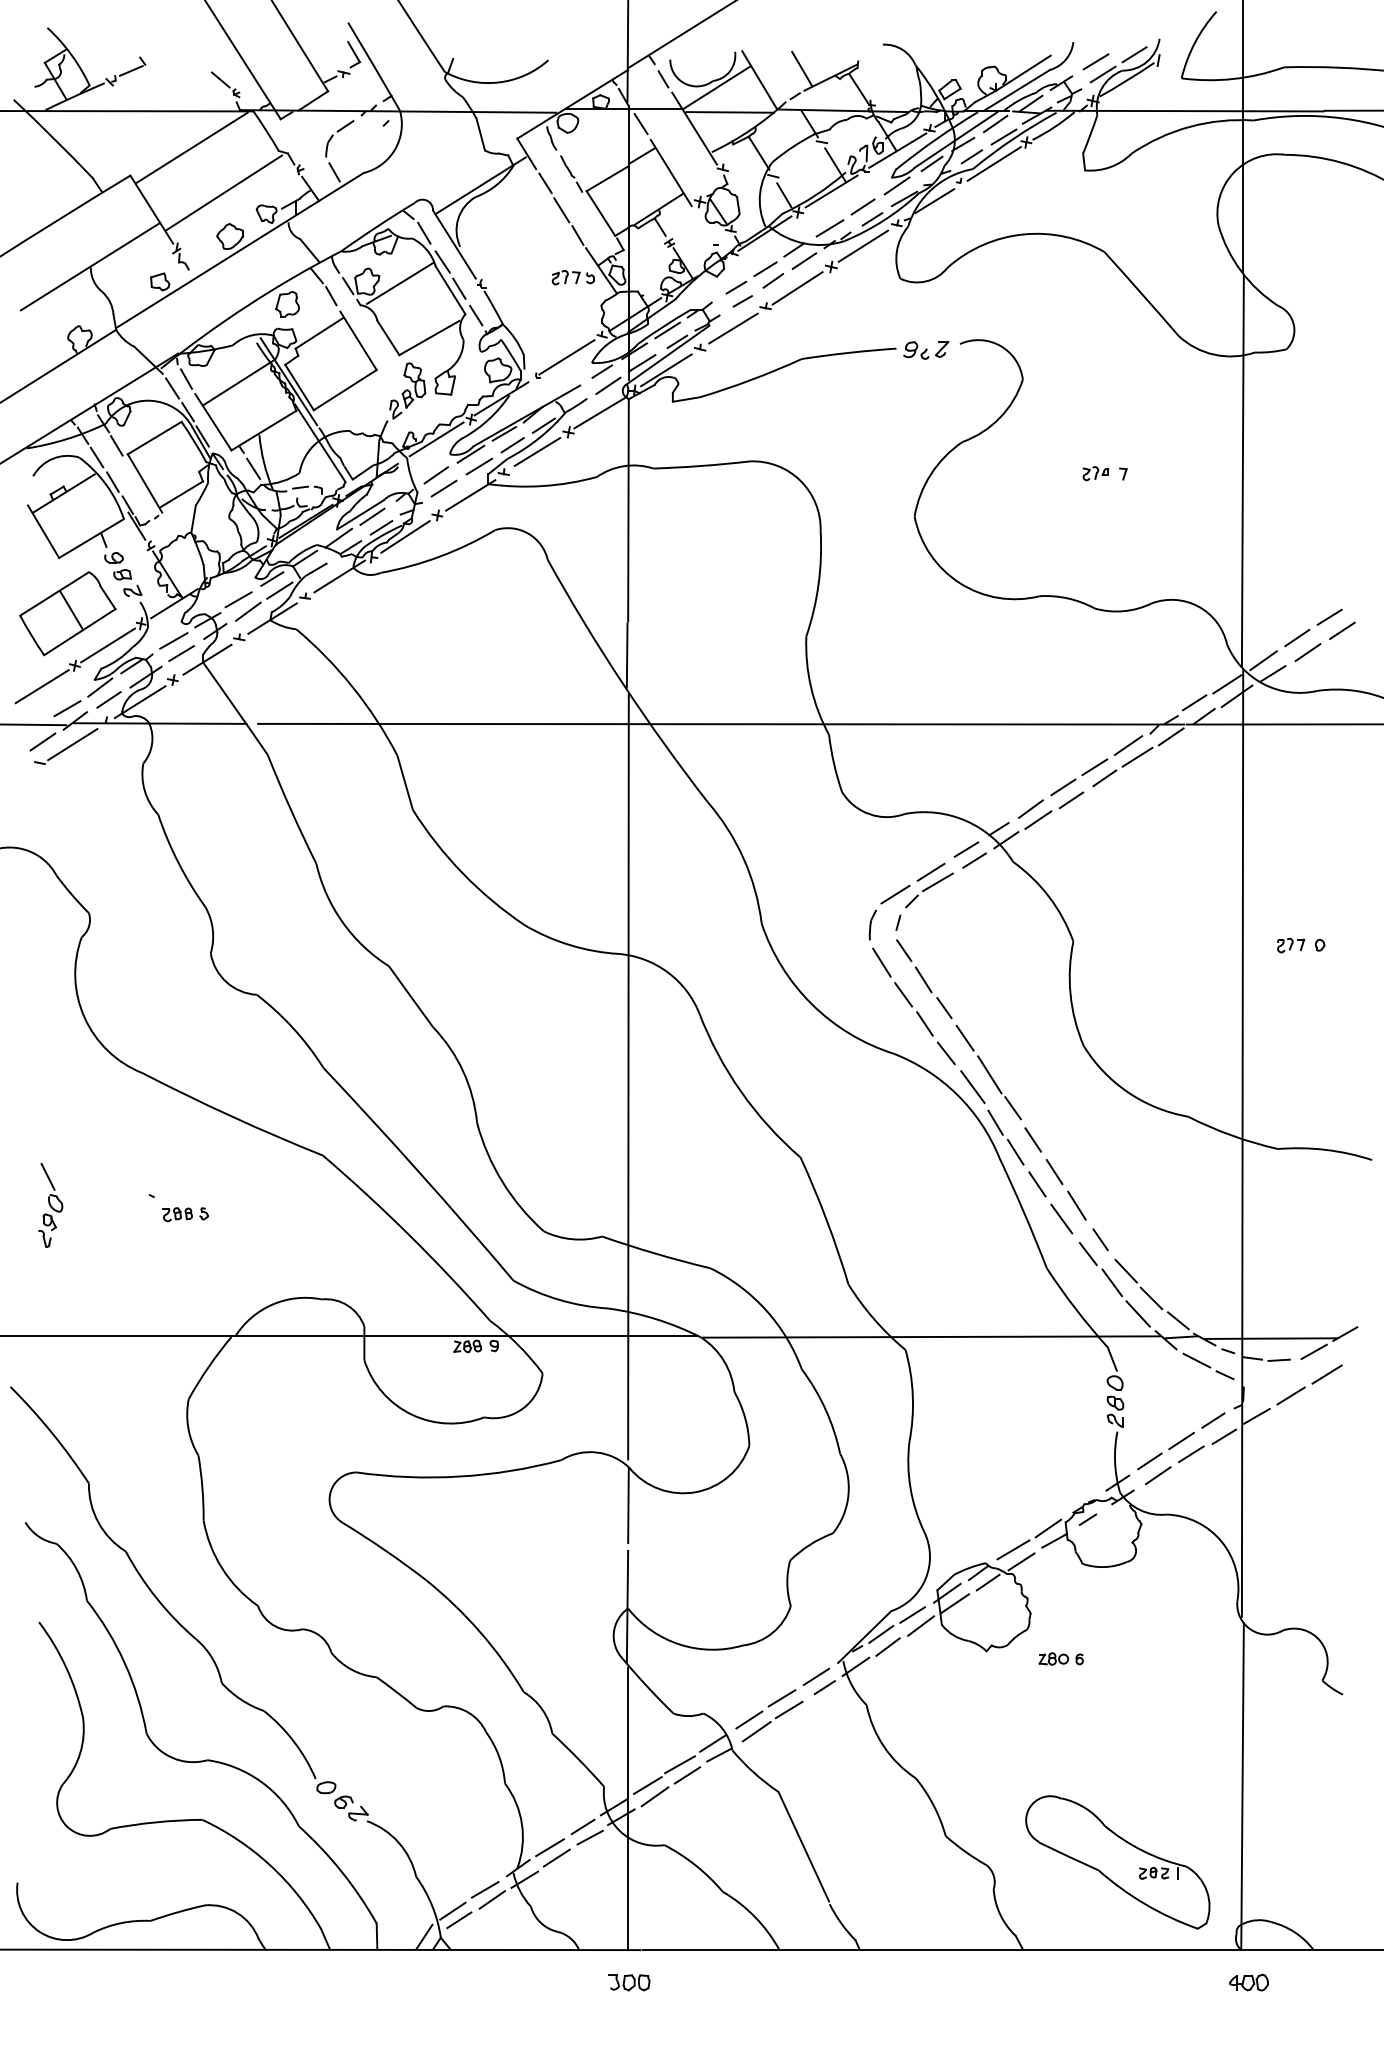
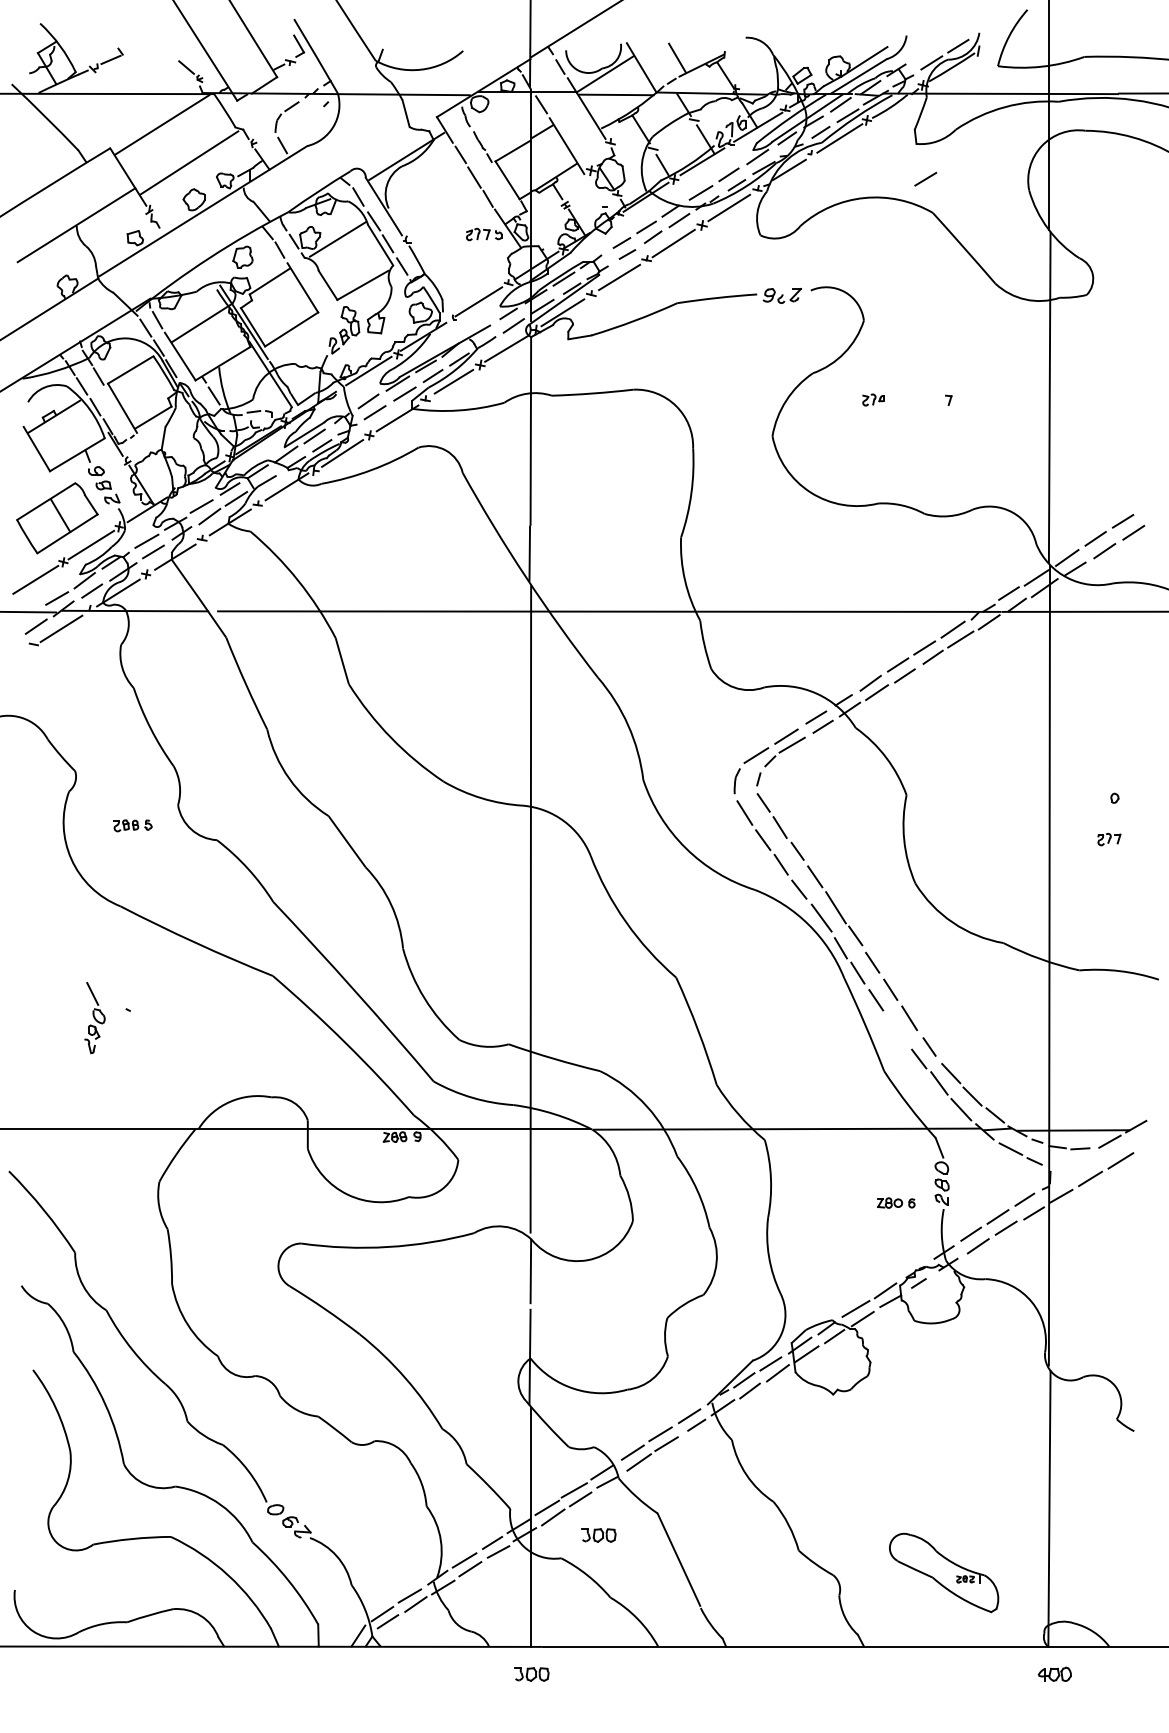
line: (1095, 60) -> (925, 178), moved
part: (1095, 473) -> (873, 399), moved
part: (1291, 945) -> (1109, 839), moved
part: (50, 1205) -> (94, 1018), moved
part: (185, 1214) -> (132, 825), moved
line: (1061, 1219) -> (896, 1029), removed
part: (1061, 1658) -> (896, 1202), moved
part: (708, 1818) -> (598, 1535), added
part: (1117, 1861) -> (943, 1572), size x0.7

